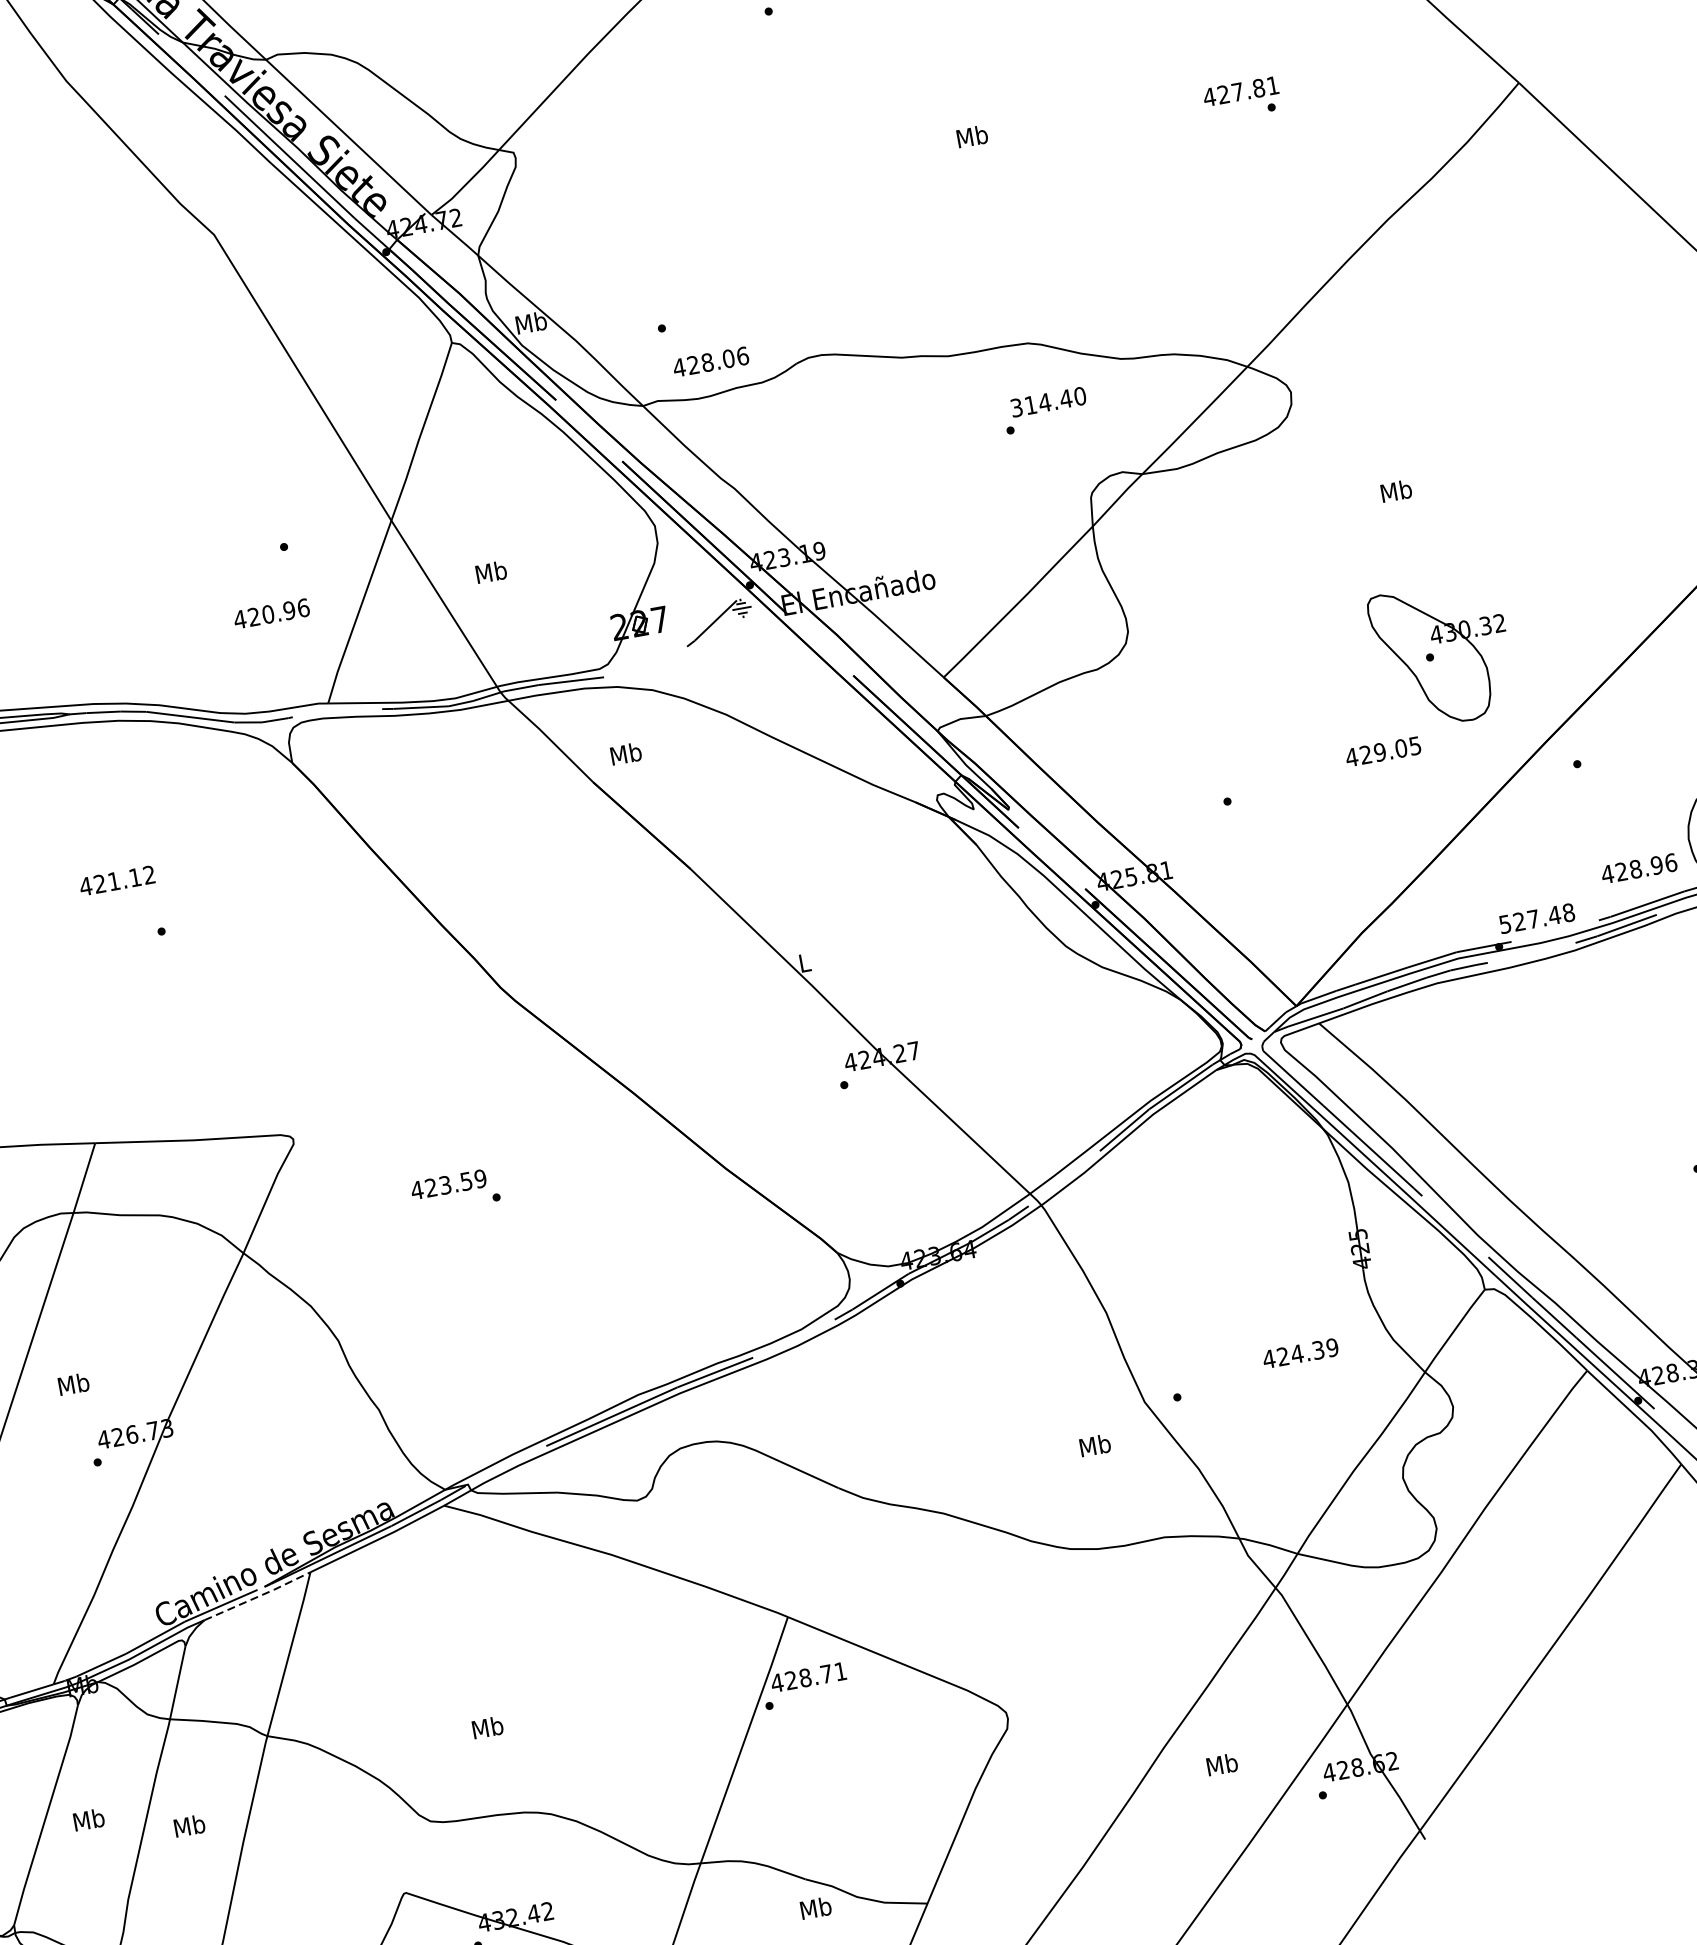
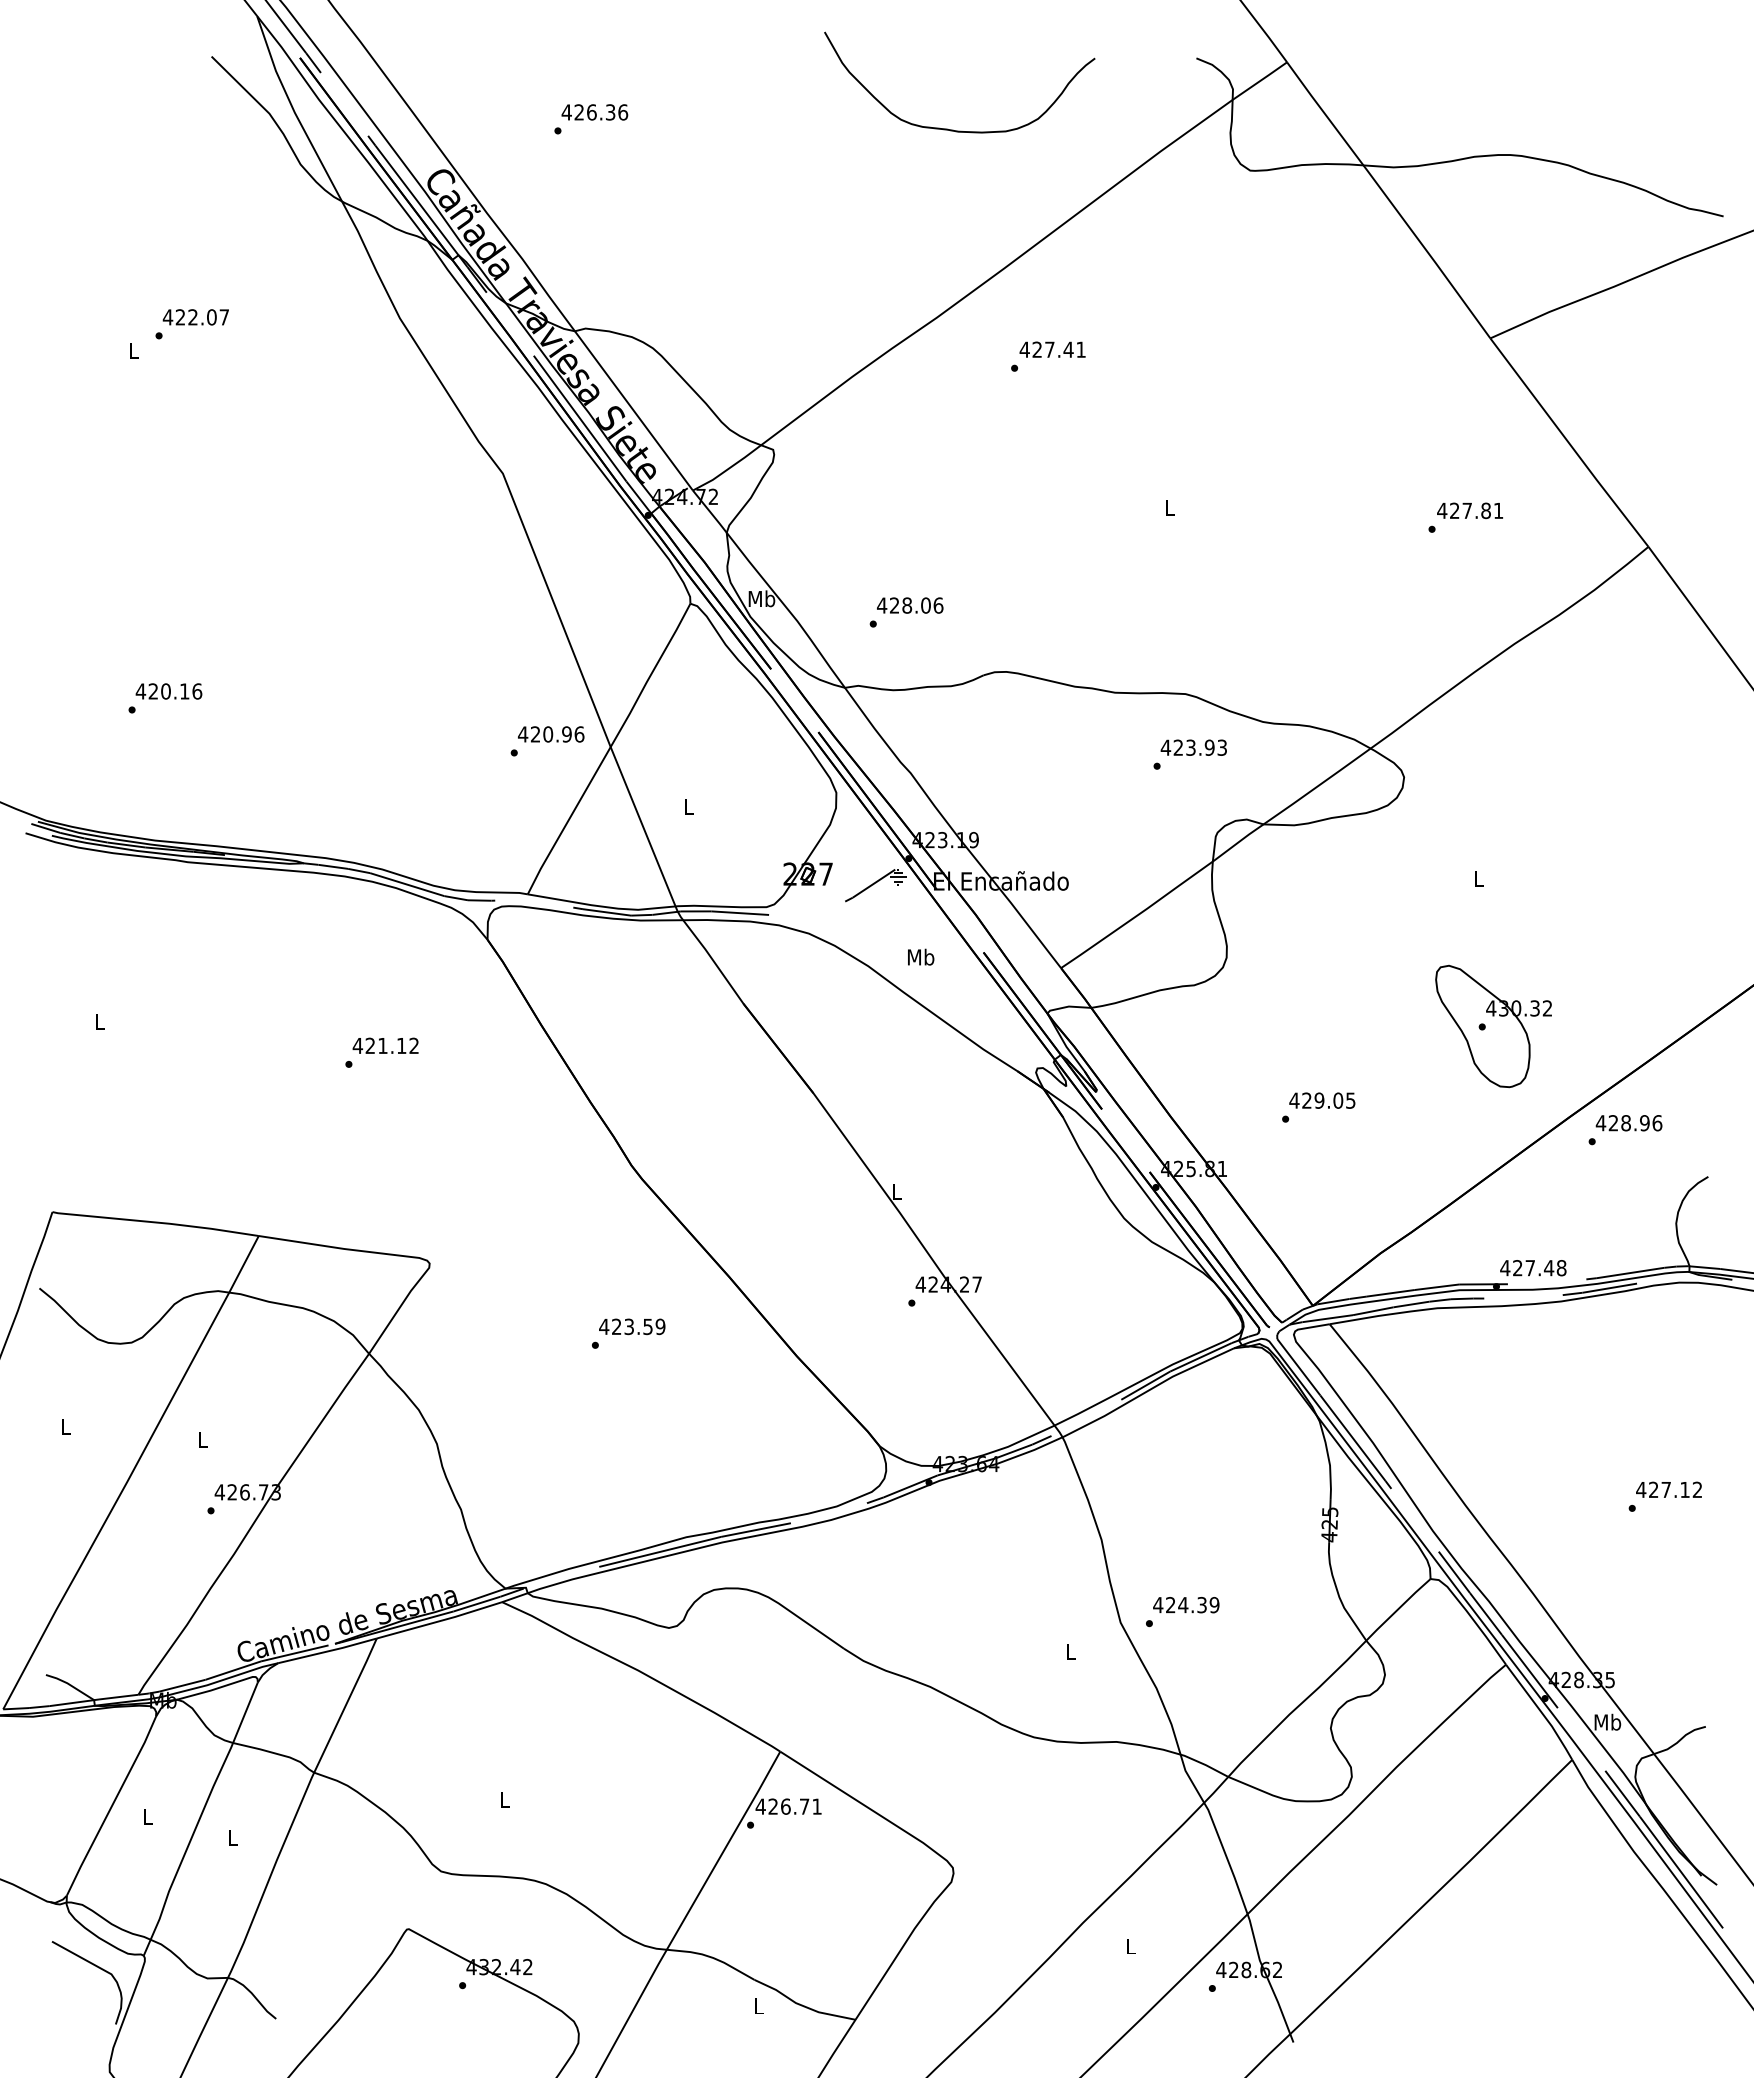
text: (1240, 91) -> (1469, 510), moved
text: (972, 136) -> (1170, 507), Mb -> L
text: (711, 361) -> (910, 605), moved
text: (1047, 401) -> (1193, 747), 314.40 -> 423.93
text: (1396, 490) -> (1479, 878), Mb -> L
text: (491, 571) -> (688, 806), Mb -> L
text: (272, 613) -> (551, 734), moved
text: (1383, 751) -> (1322, 1100), moved
text: (626, 752) -> (921, 956), moved
text: (1638, 869) -> (1628, 1123), moved
text: (116, 880) -> (385, 1045), moved
text: (1505, 924) -> (1505, 1268), 527.48 -> 427.48
text: (448, 1184) -> (632, 1326), moved
text: (1300, 1353) -> (1186, 1605), moved
text: (73, 1383) -> (202, 1439), Mb -> L
text: (1095, 1444) -> (1071, 1651), Mb -> L
line: (258, 1596) -> (328, 1651), dashed -> solid
text: (805, 1677) -> (785, 1806), 428.71 -> 426.71
text: (487, 1727) -> (504, 1799), Mb -> L
text: (1221, 1763) -> (1130, 1945), Mb -> L
text: (88, 1819) -> (147, 1816), Mb -> L
text: (189, 1825) -> (233, 1837), Mb -> L
text: (815, 1907) -> (758, 2005), Mb -> L

